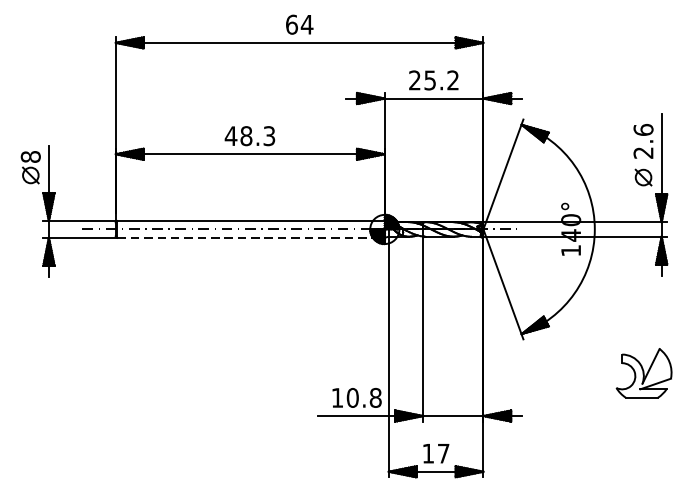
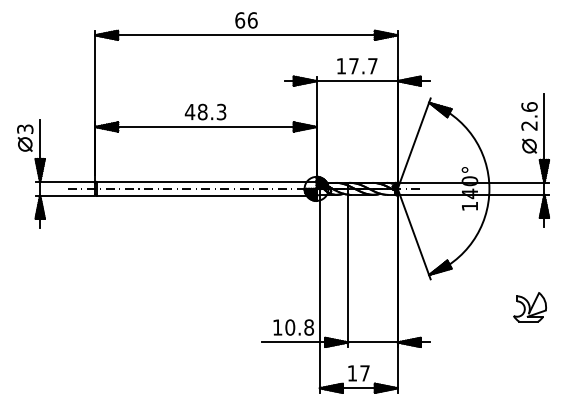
text: (306, 24) -> (252, 20), 64 -> 66
text: (433, 80) -> (356, 66), 25.2 -> 17.7
text: (31, 157) -> (25, 129), 8 -> 3
line: (252, 237) -> (207, 195), dashed -> solid
part: (643, 373) -> (529, 307), size x0.71

